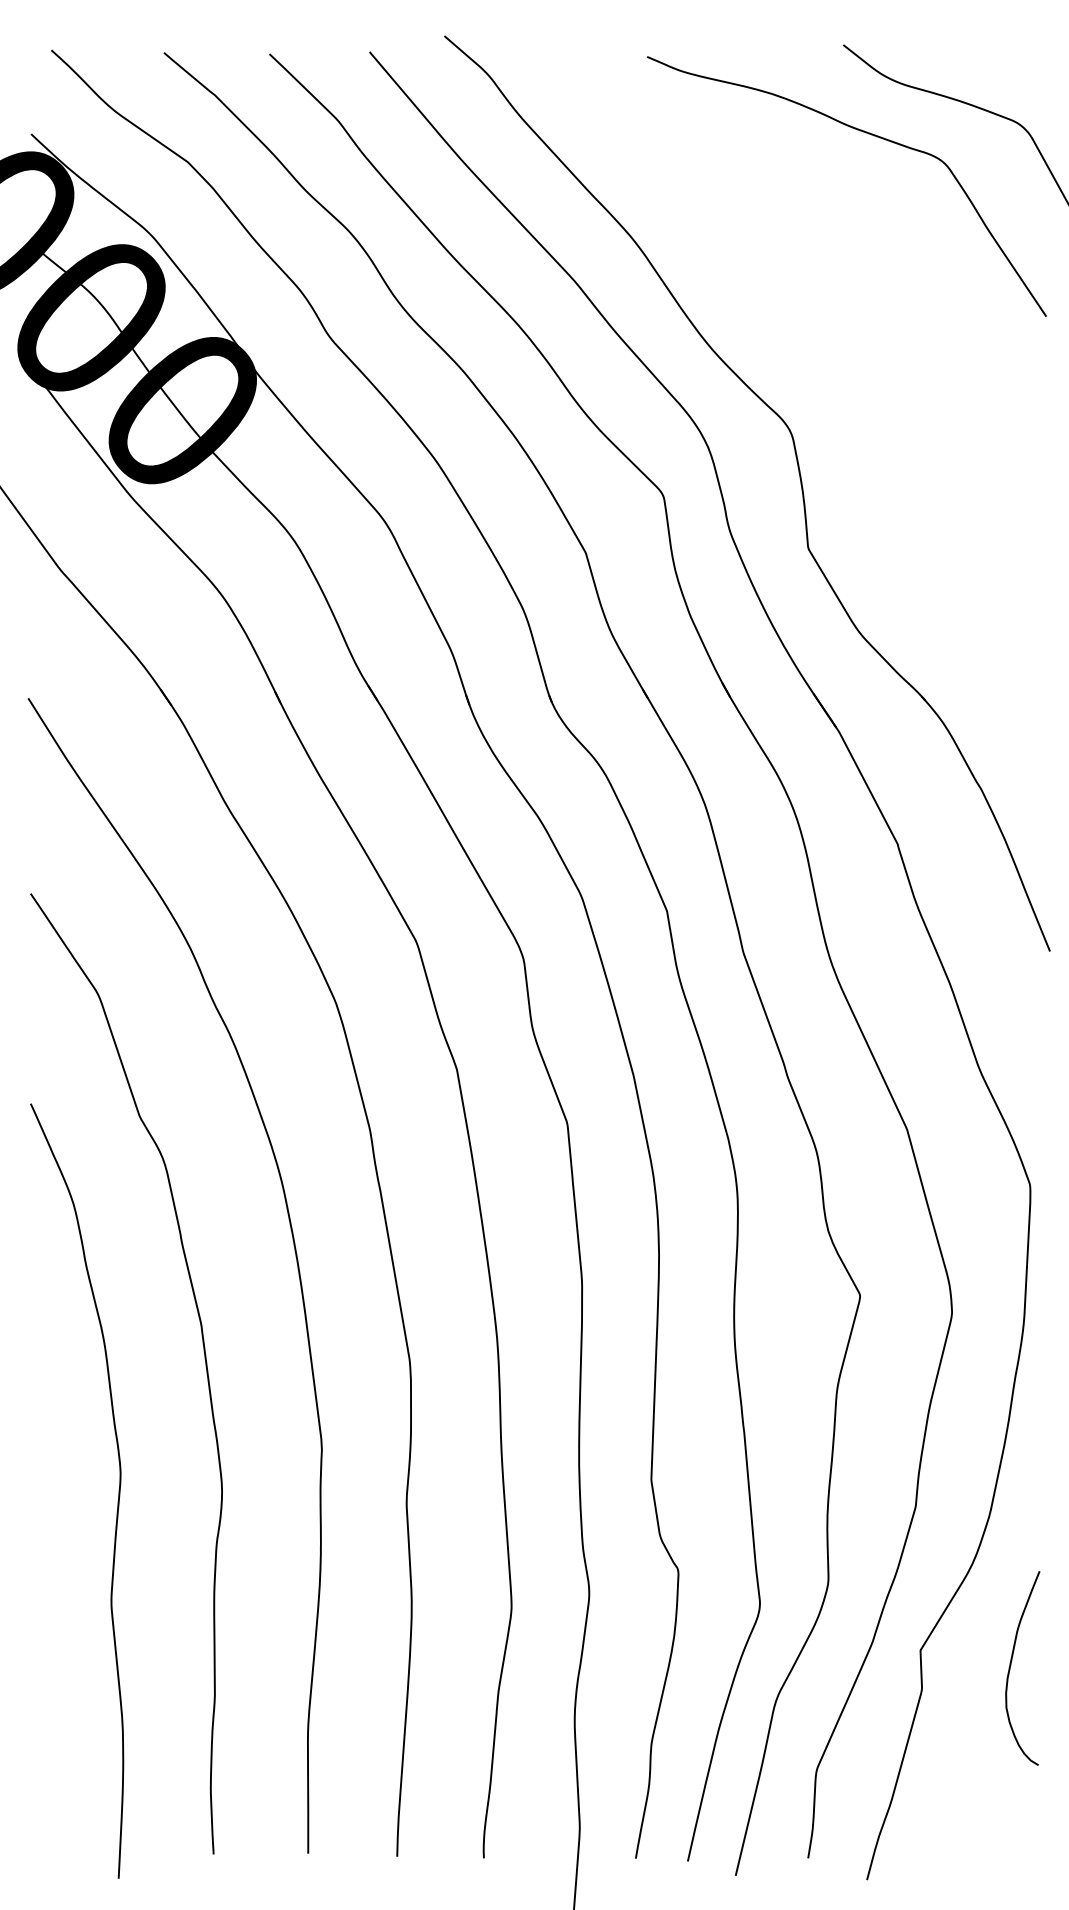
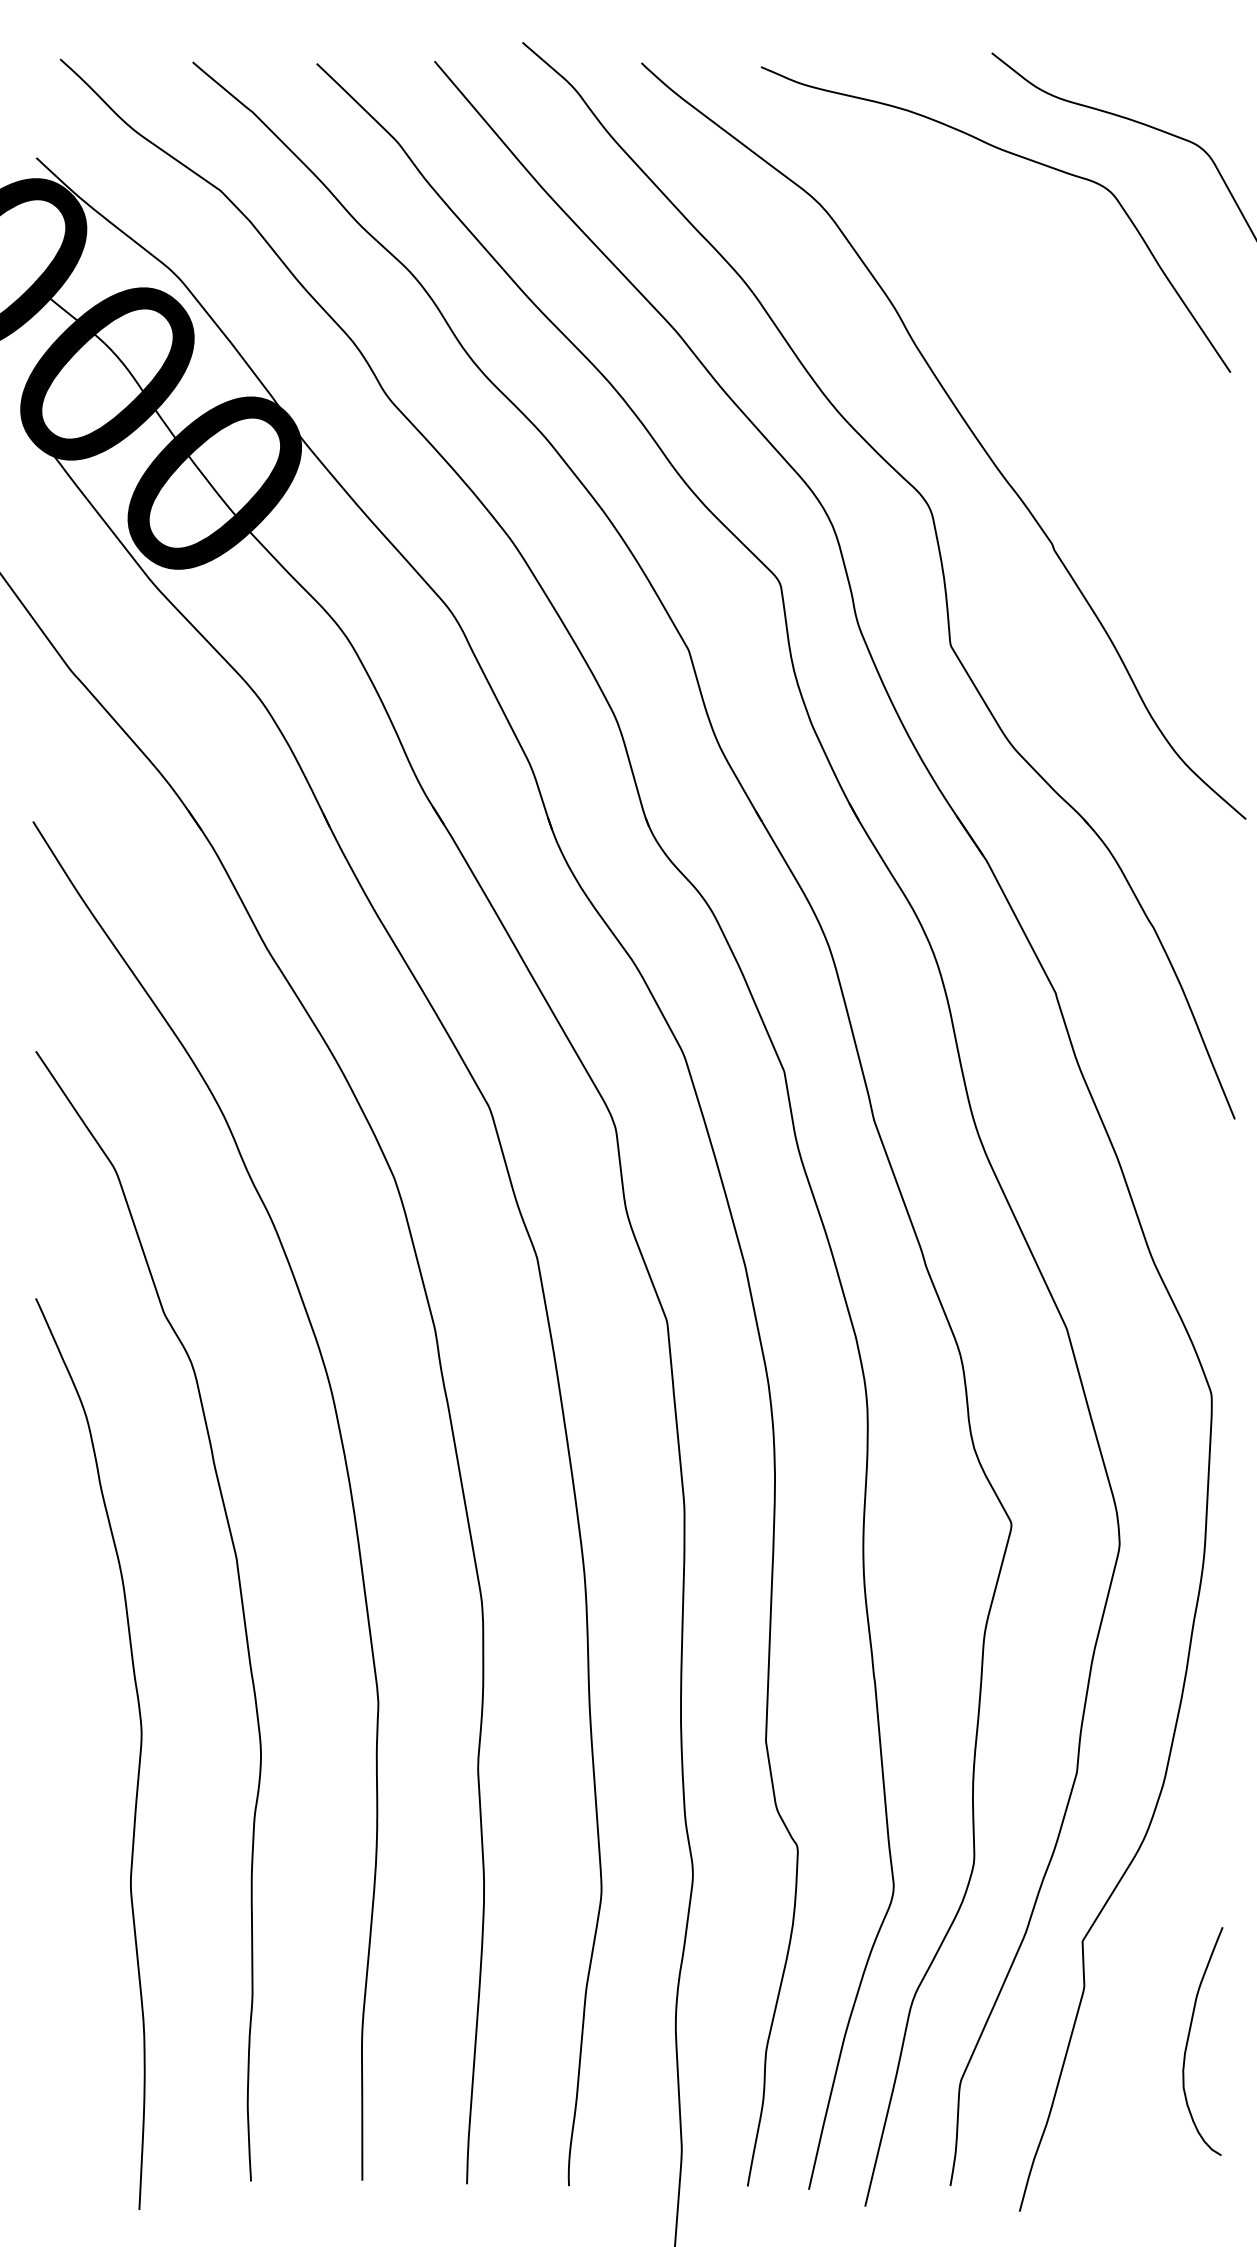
curve: (821, 361) -> (966, 425), added
curve: (1011, 1665) -> (1189, 2038), moved

